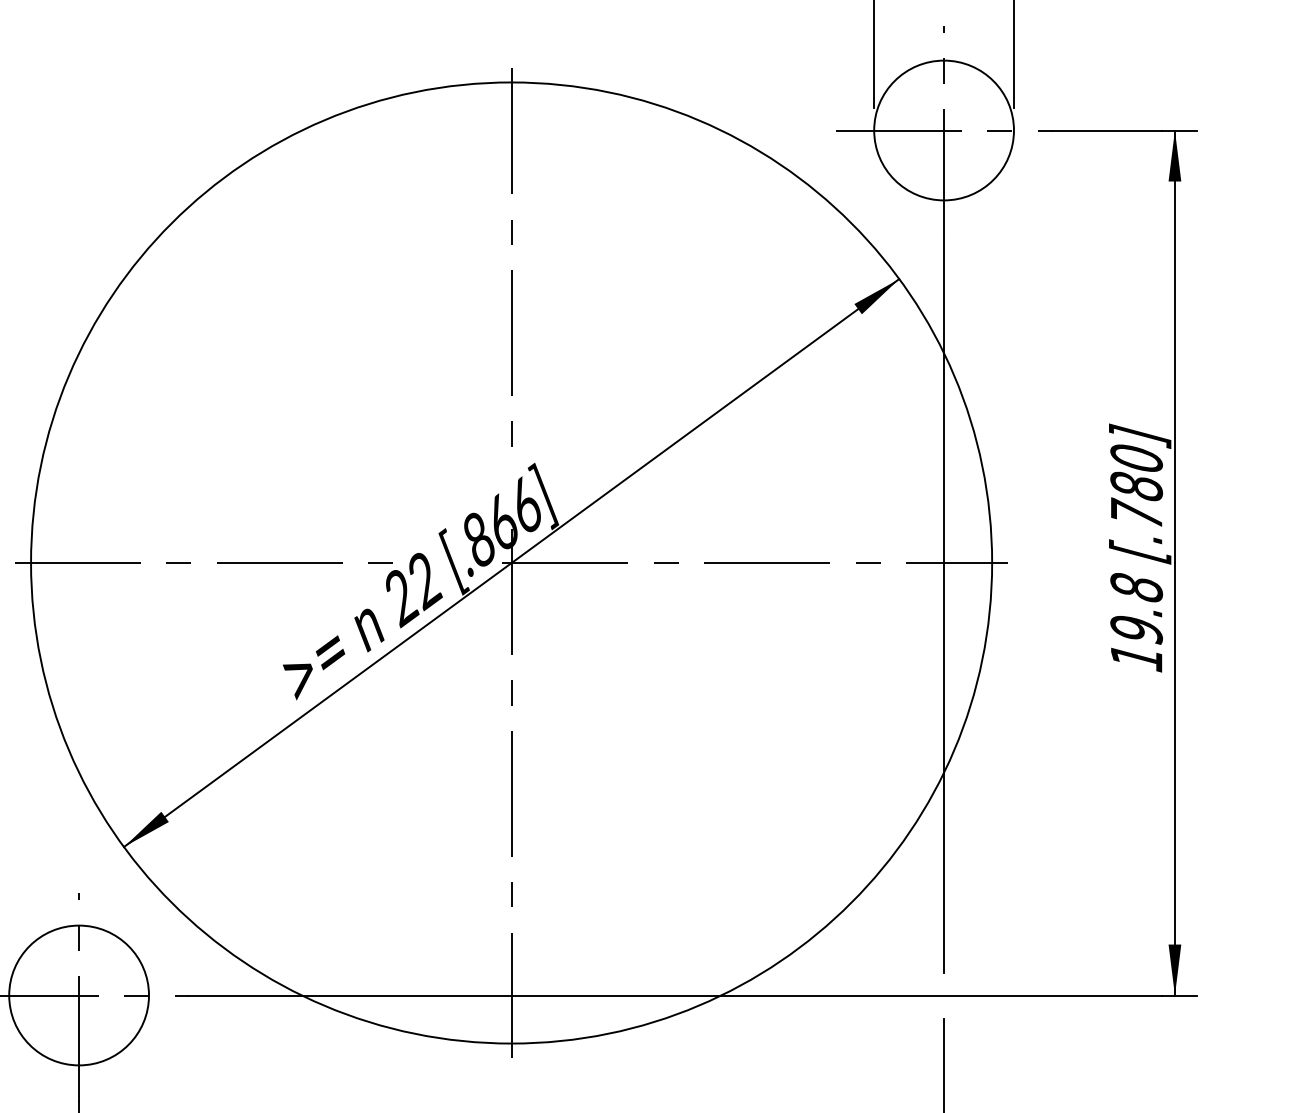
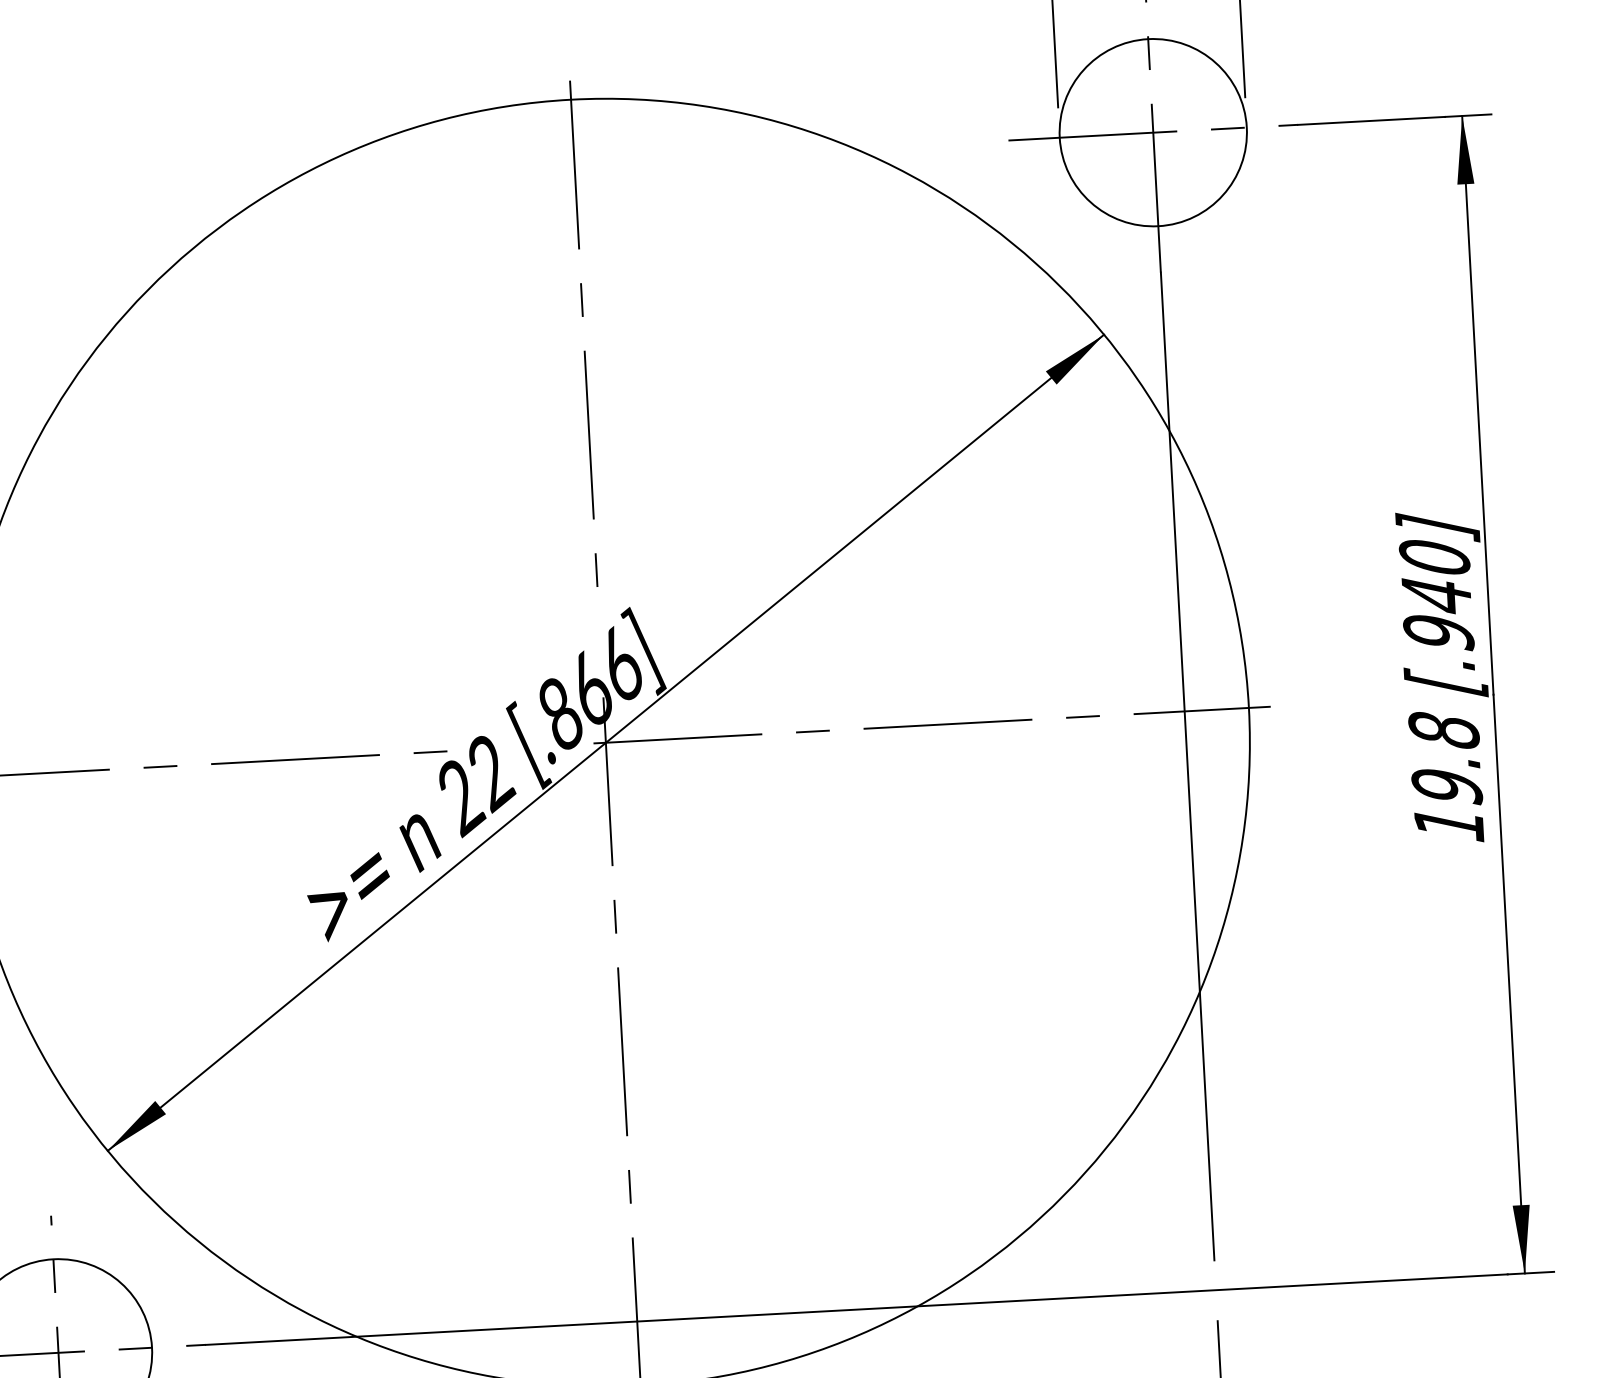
text: (1136, 500) -> (1437, 613), [.780] -> [.940]

